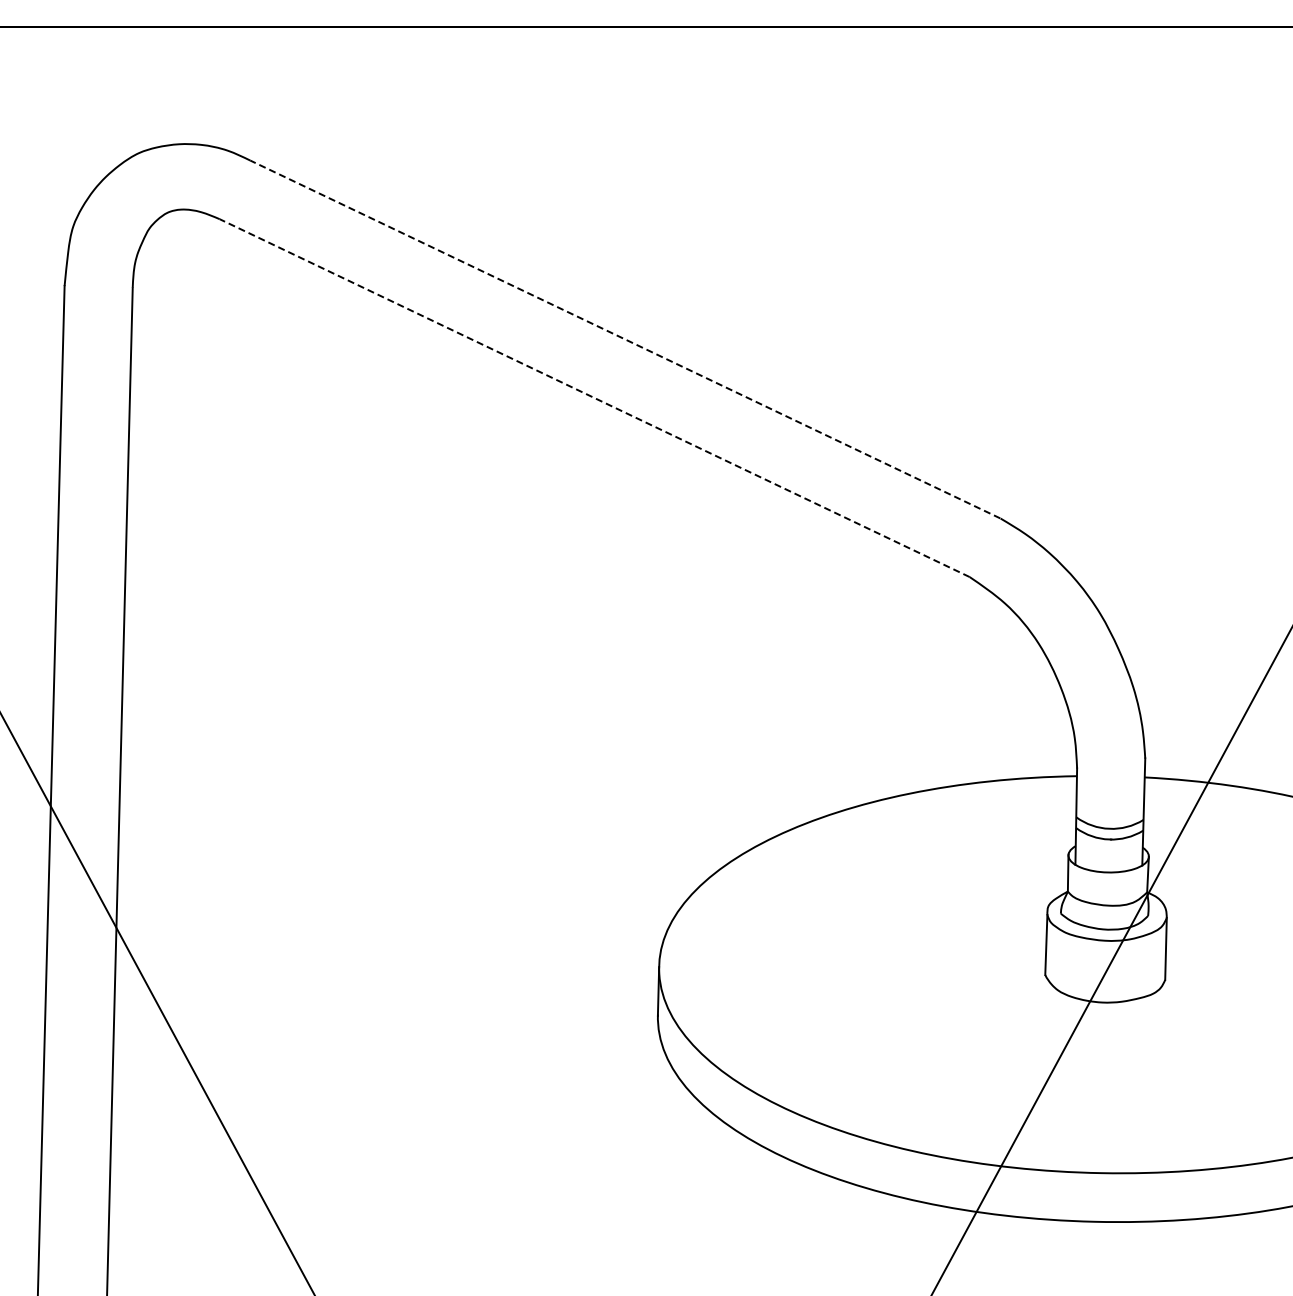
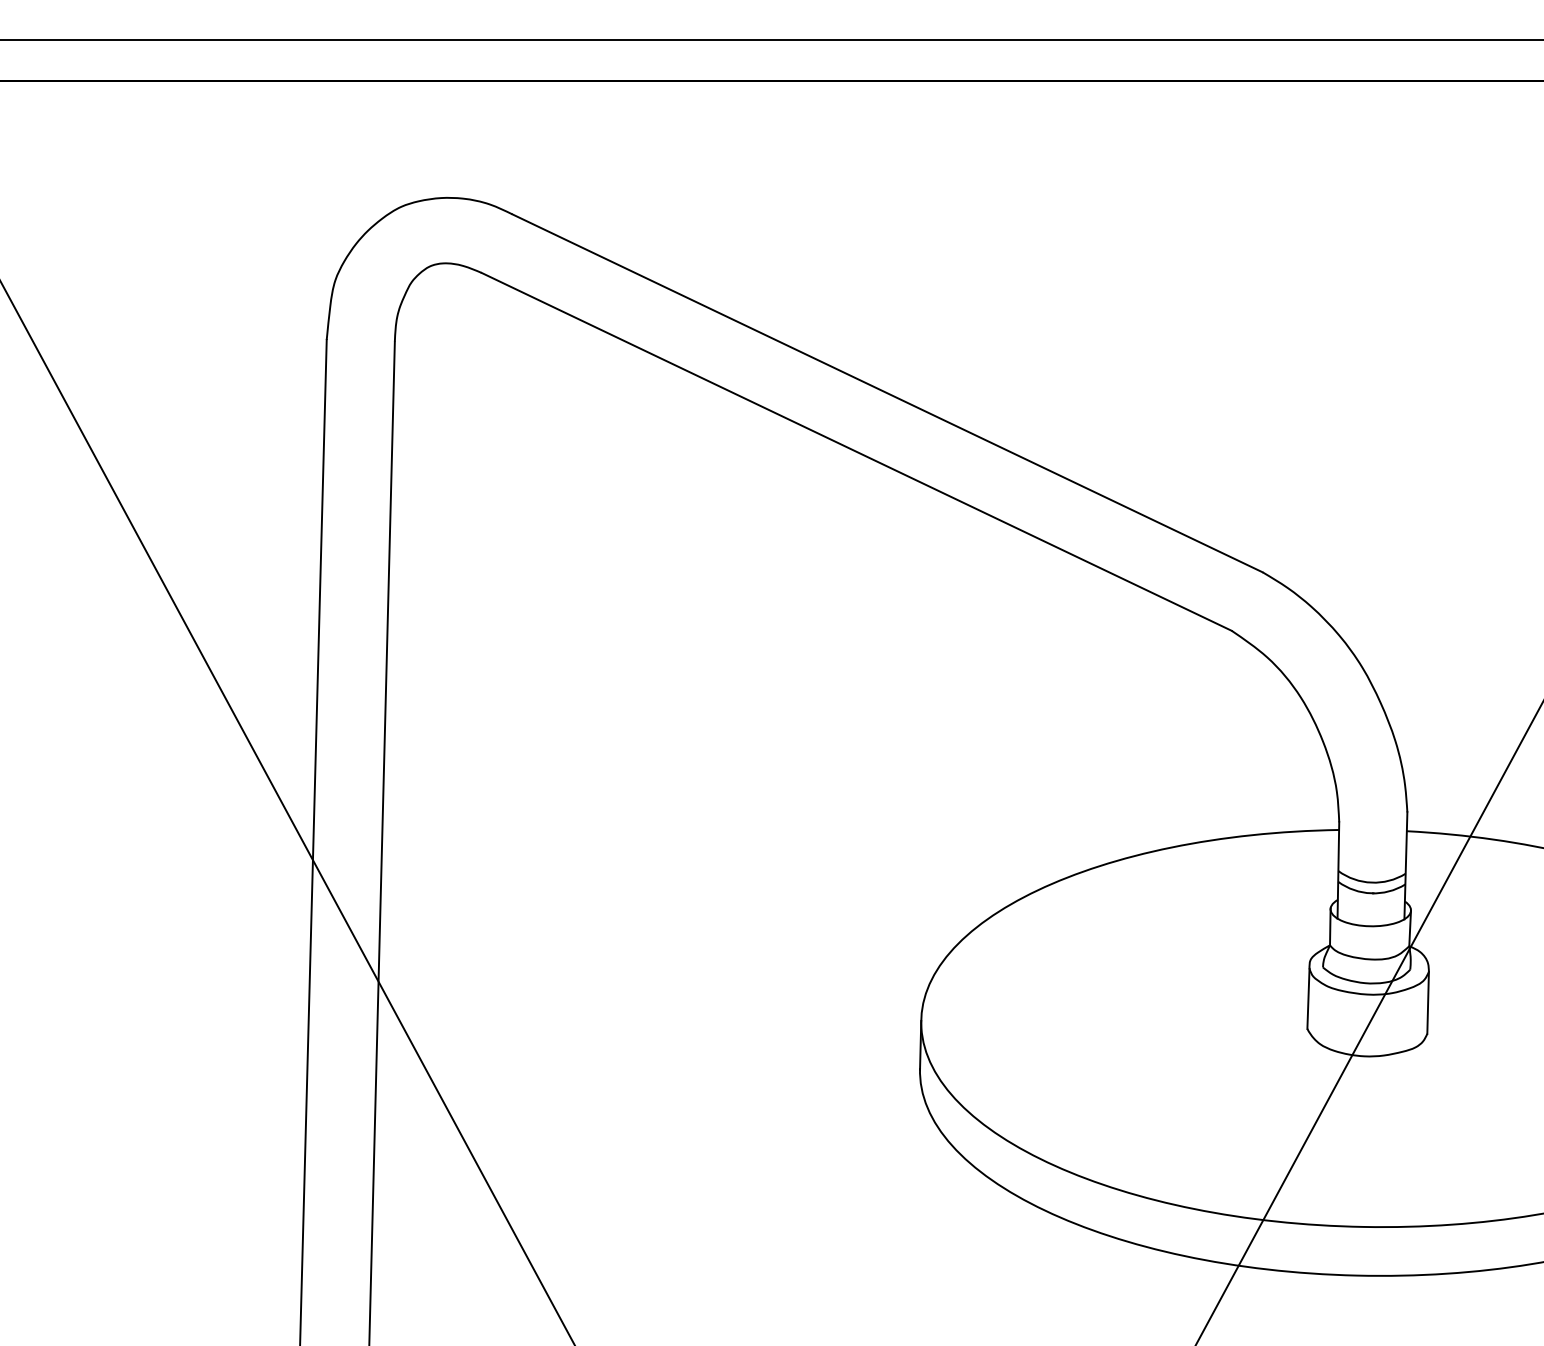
line: (625, 339) -> (887, 393), dashed -> solid
line: (594, 397) -> (856, 451), dashed -> solid

